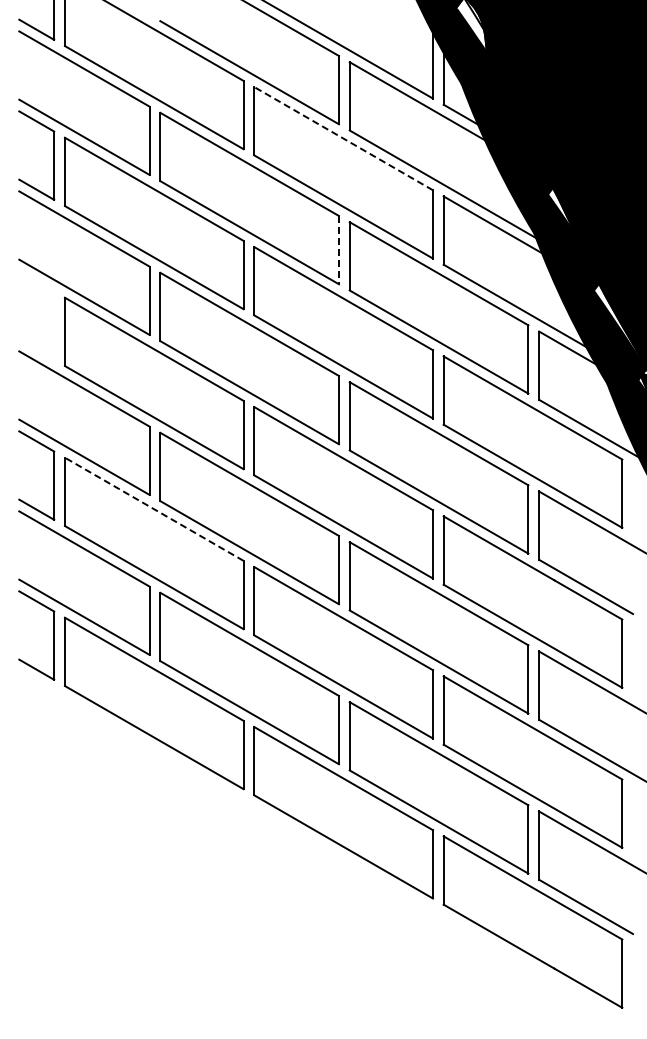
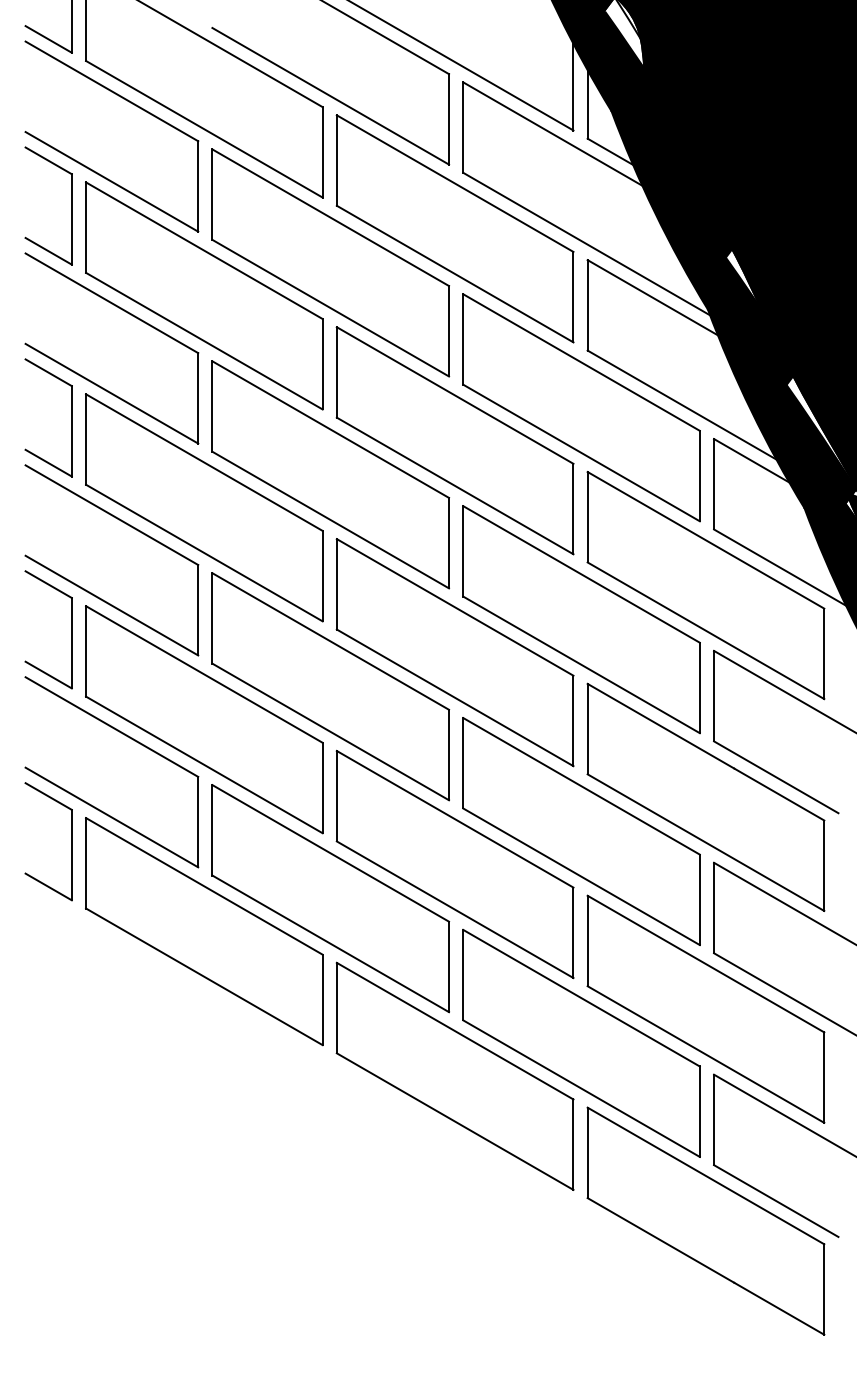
line: (343, 138) -> (454, 183), dashed -> solid
line: (339, 250) -> (449, 331), dashed -> solid
part: (53, 315) -> (70, 417), added
line: (153, 509) -> (203, 674), dashed -> solid

